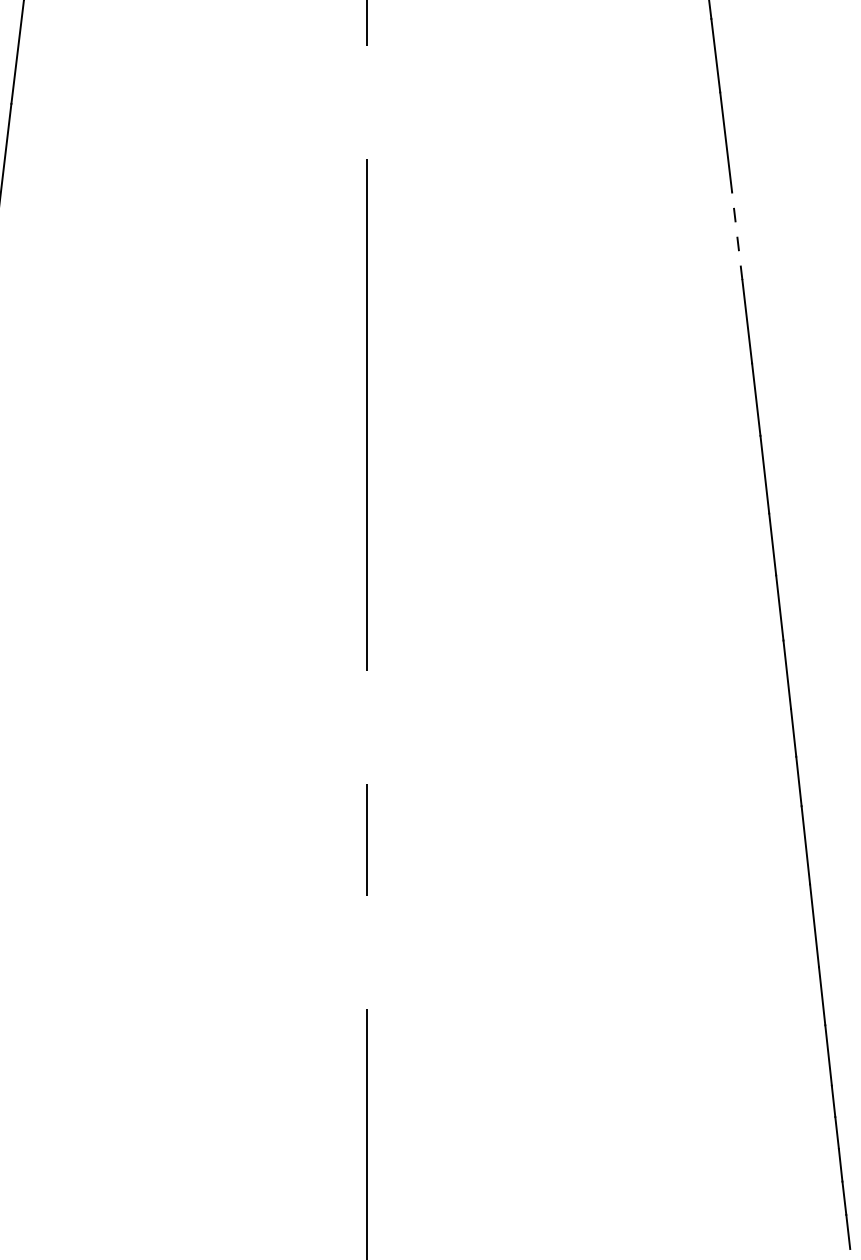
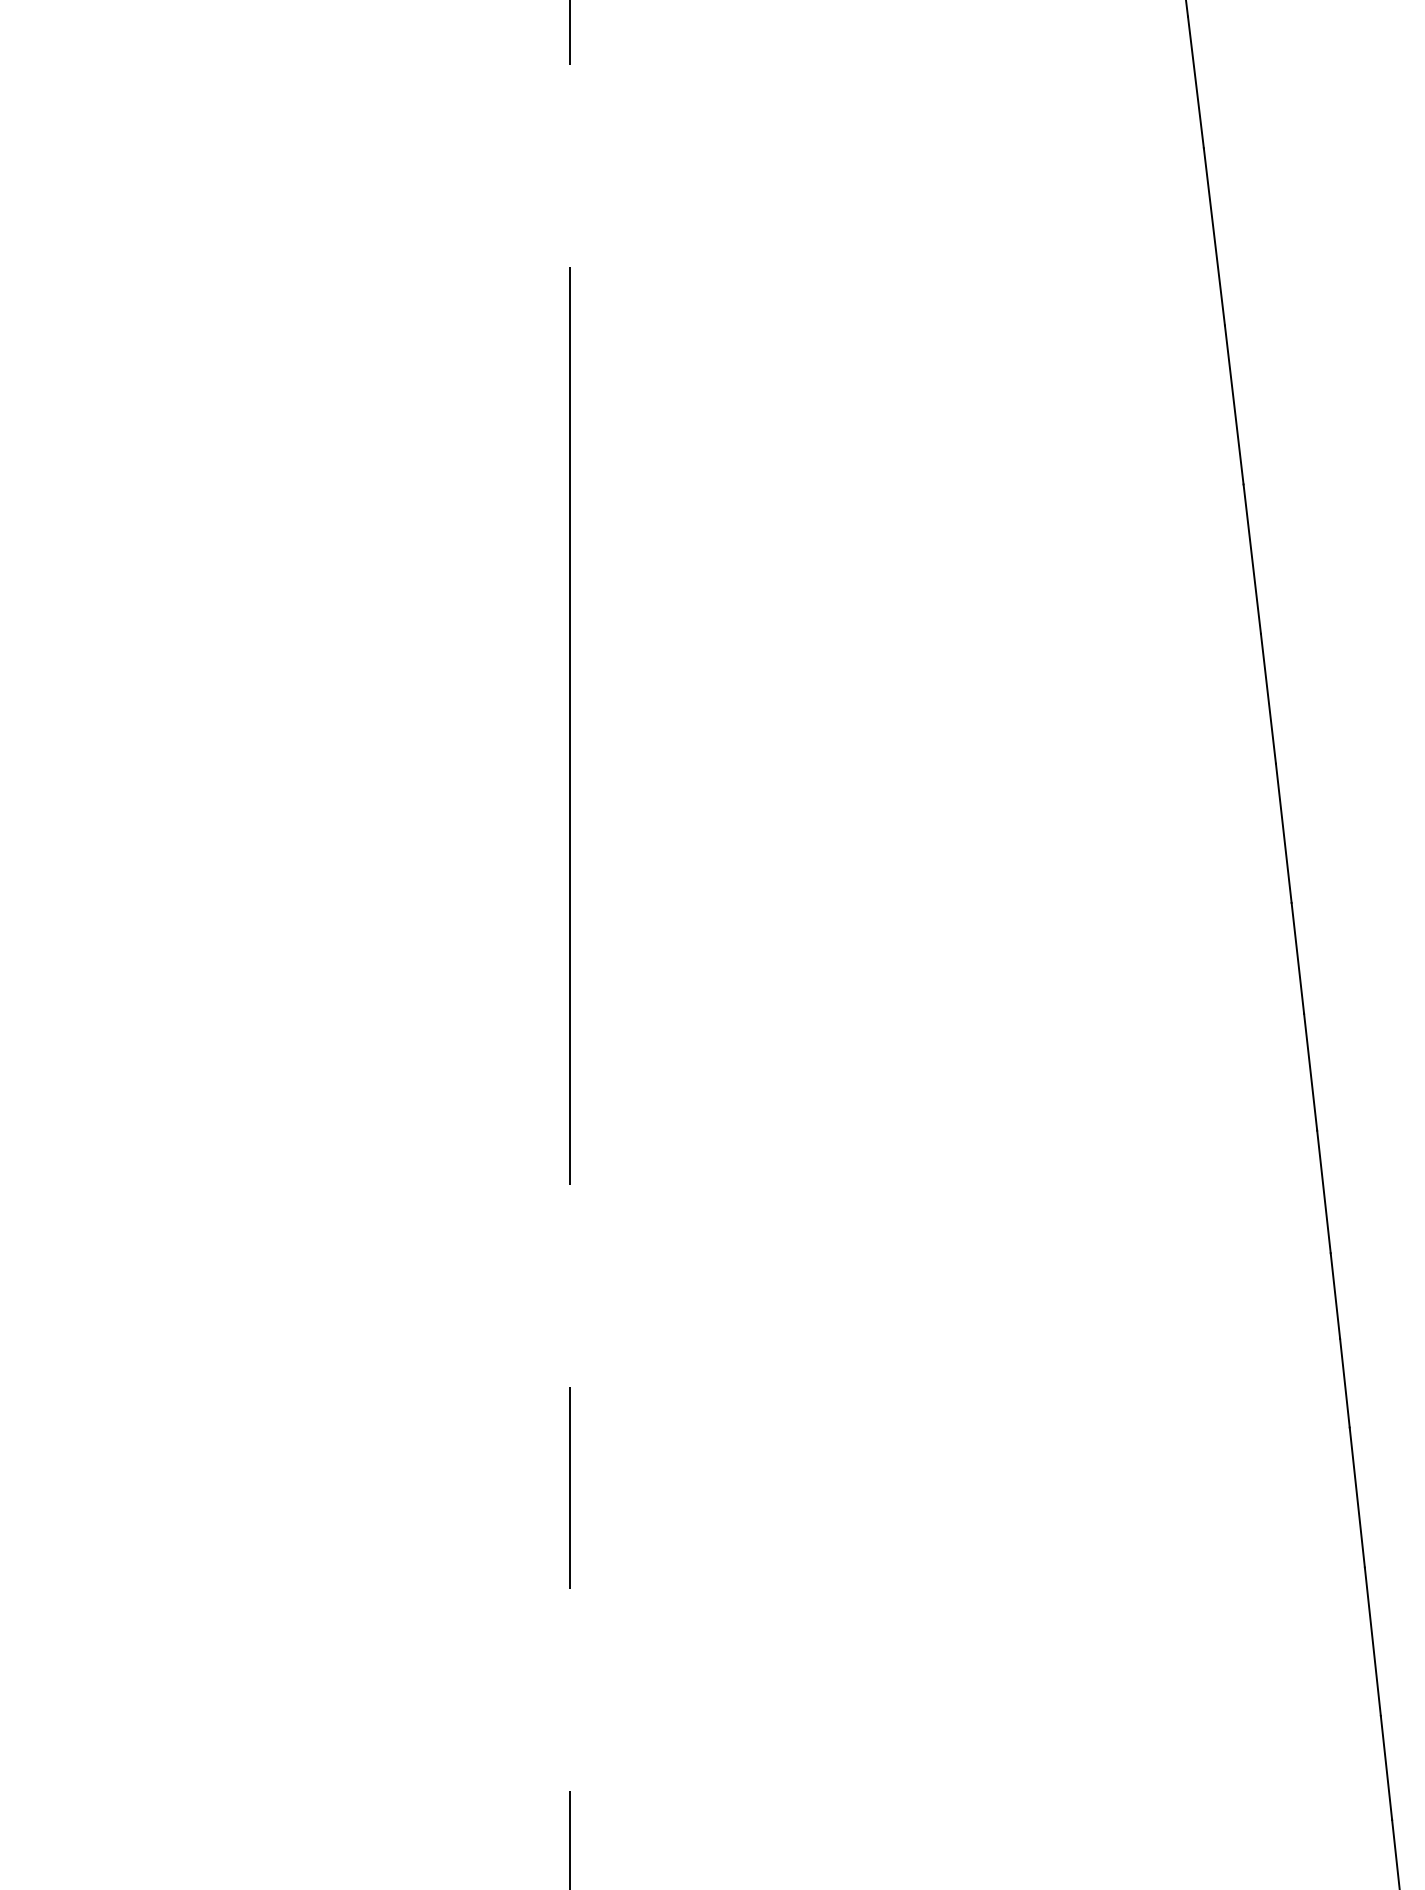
line: (737, 235) -> (1234, 404), dashed -> solid

